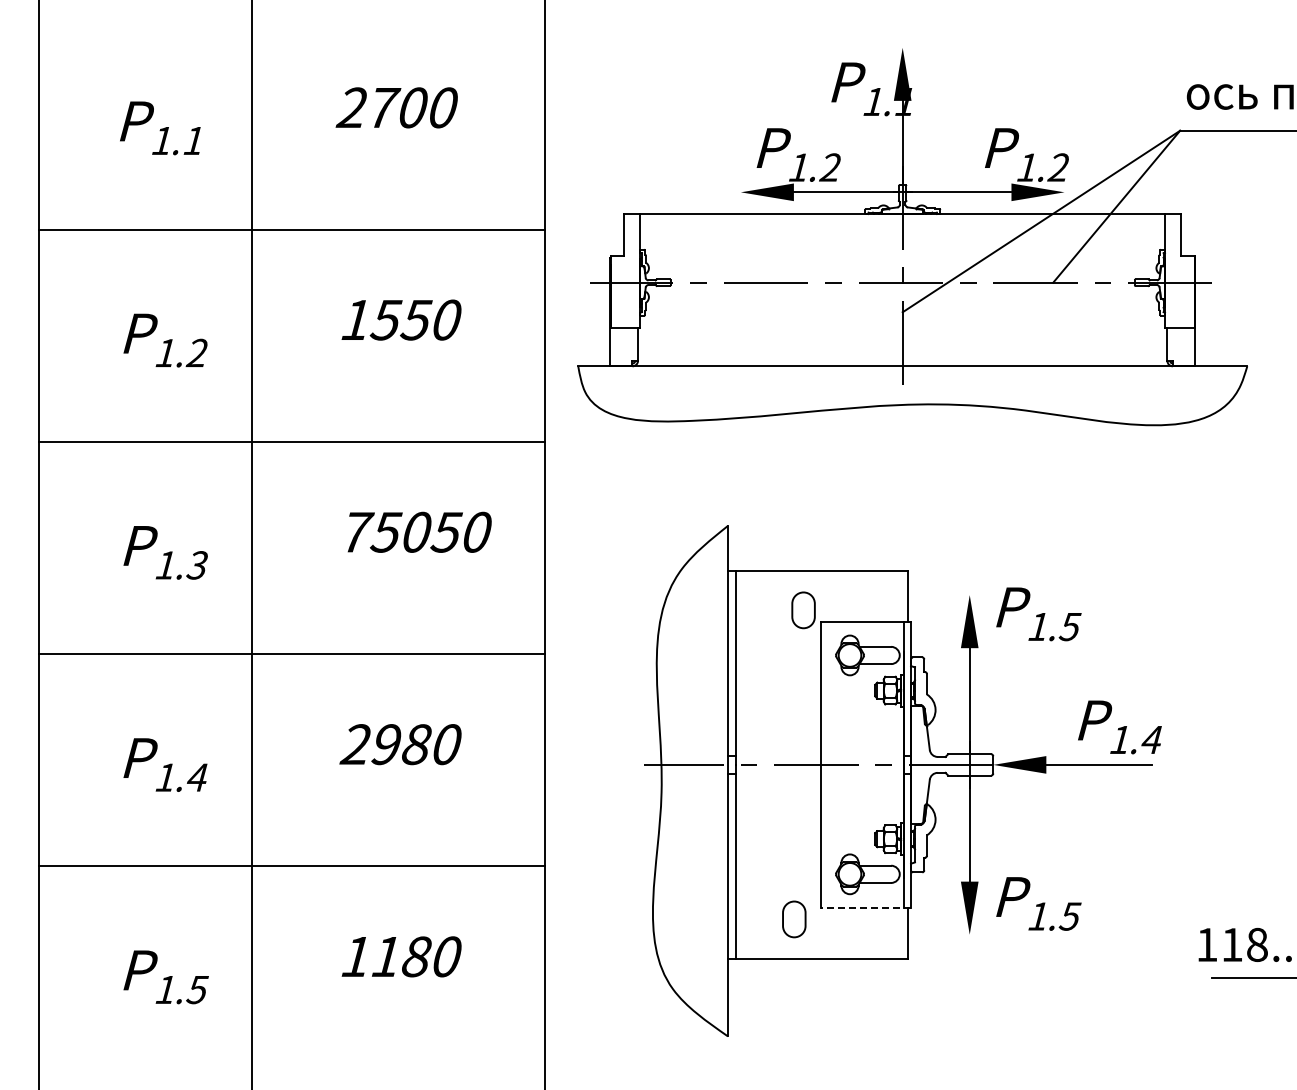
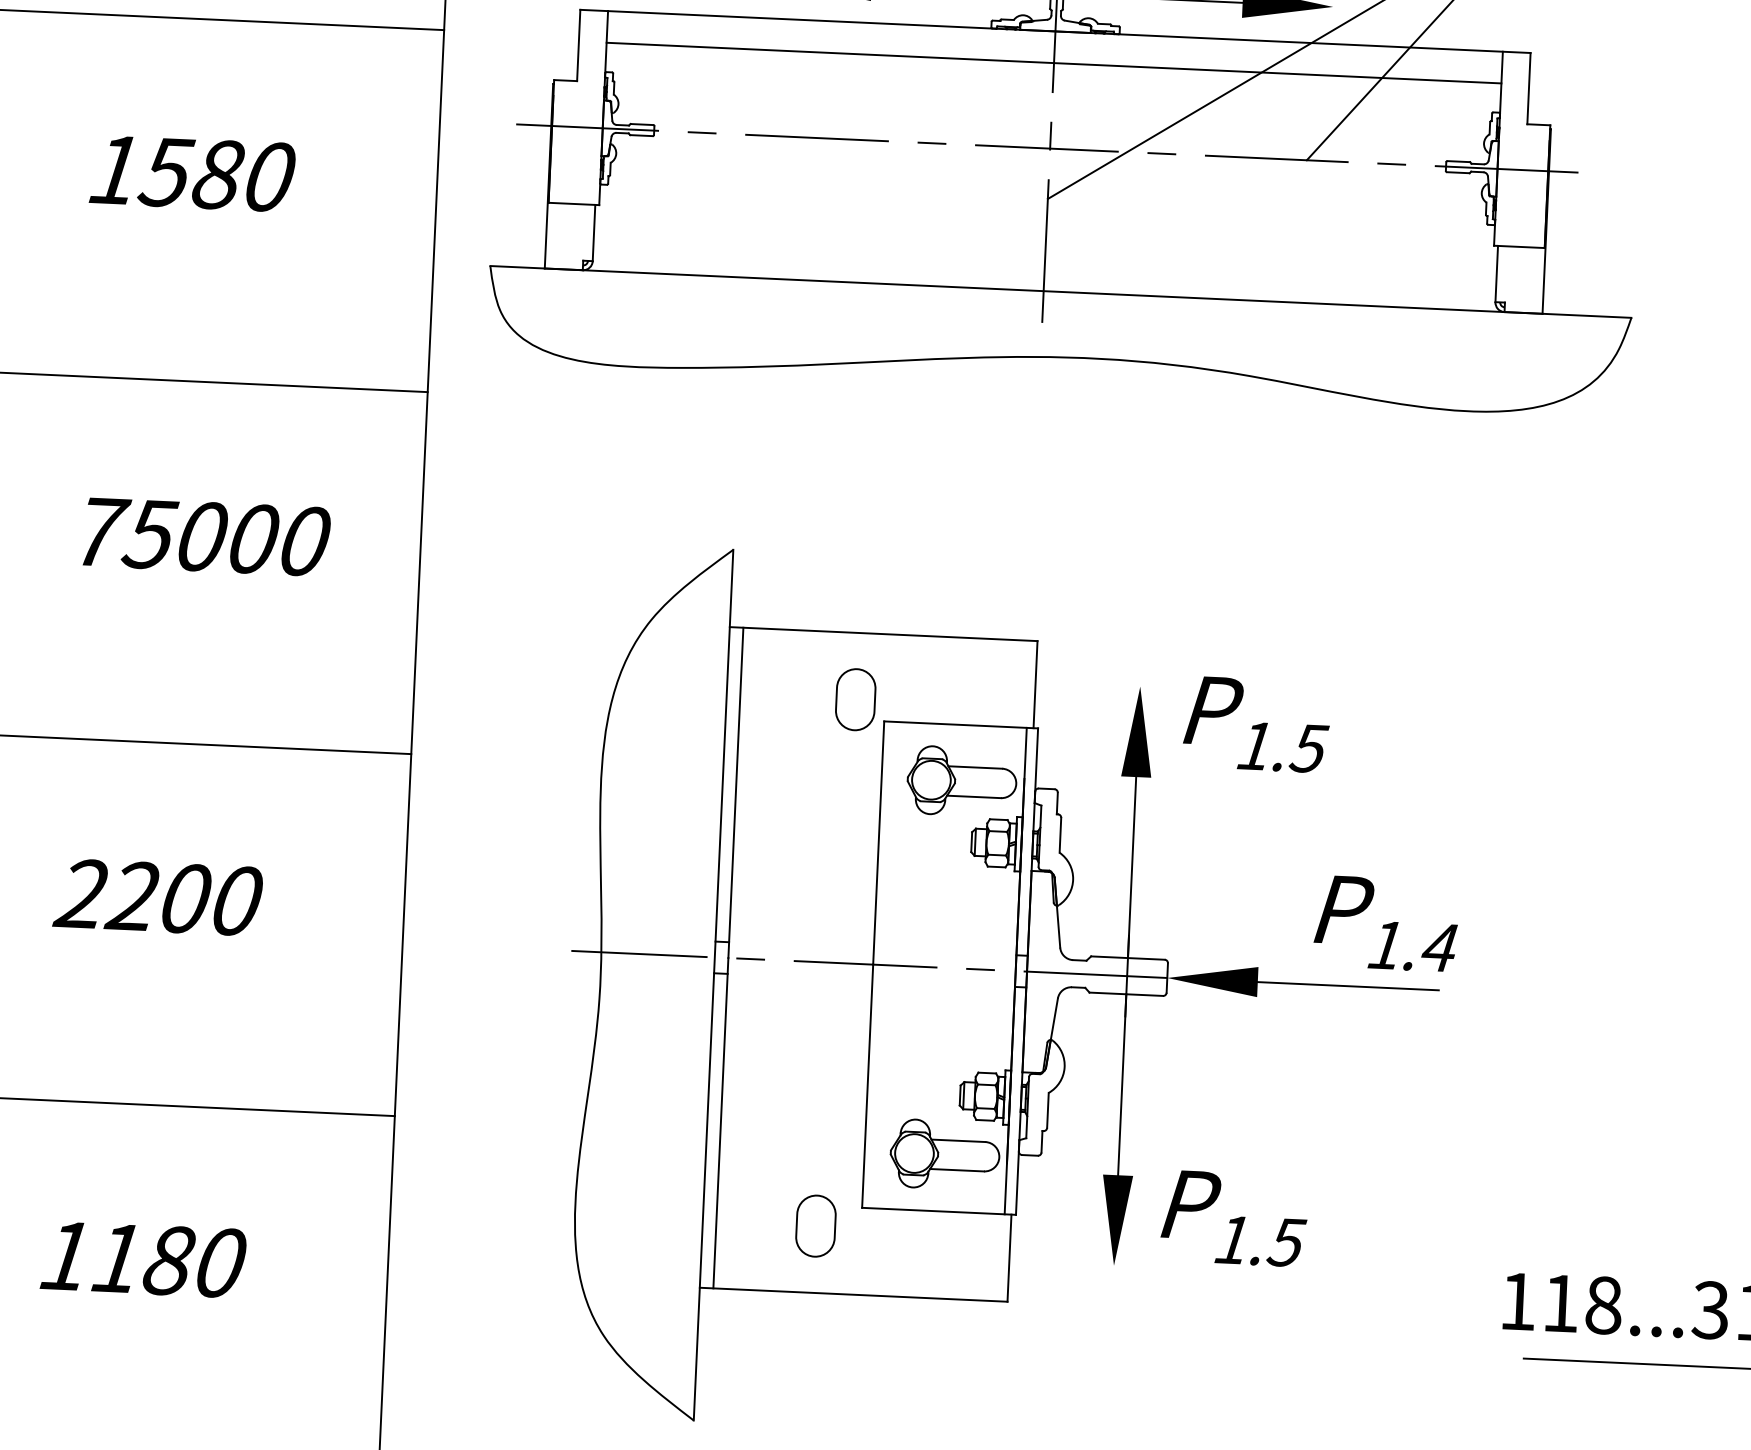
line: (902, 232) -> (1053, 62), added
text: (415, 319) -> (216, 173), 1550 -> 1580
text: (446, 531) -> (252, 537), 75050 -> 75000
text: (400, 744) -> (157, 897), 2980 -> 2200
line: (865, 907) -> (938, 1211), dashed -> solid

